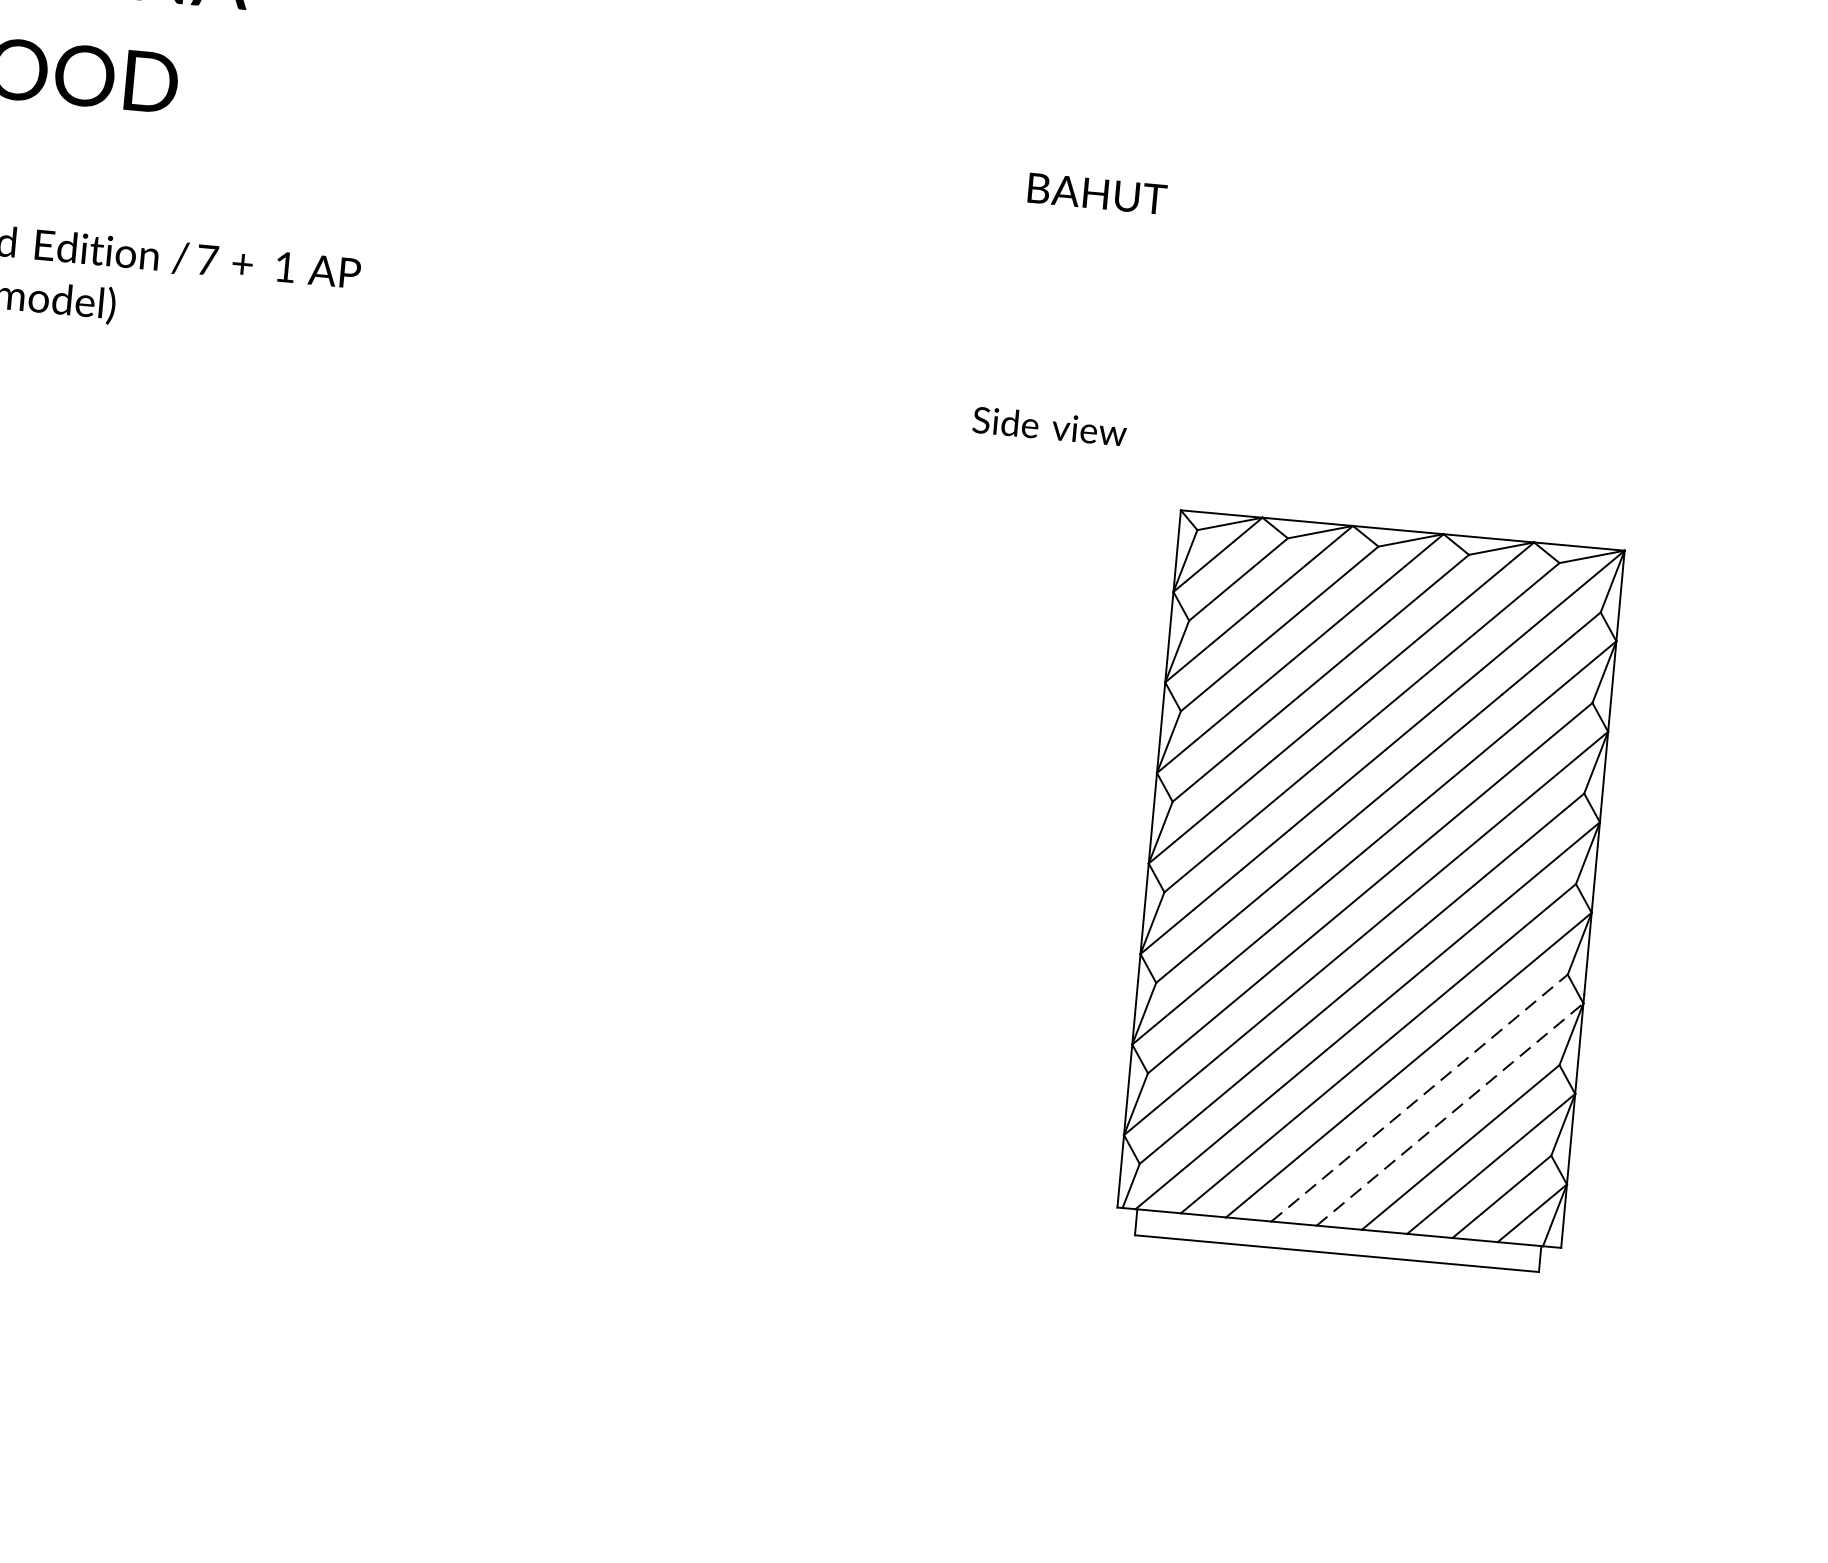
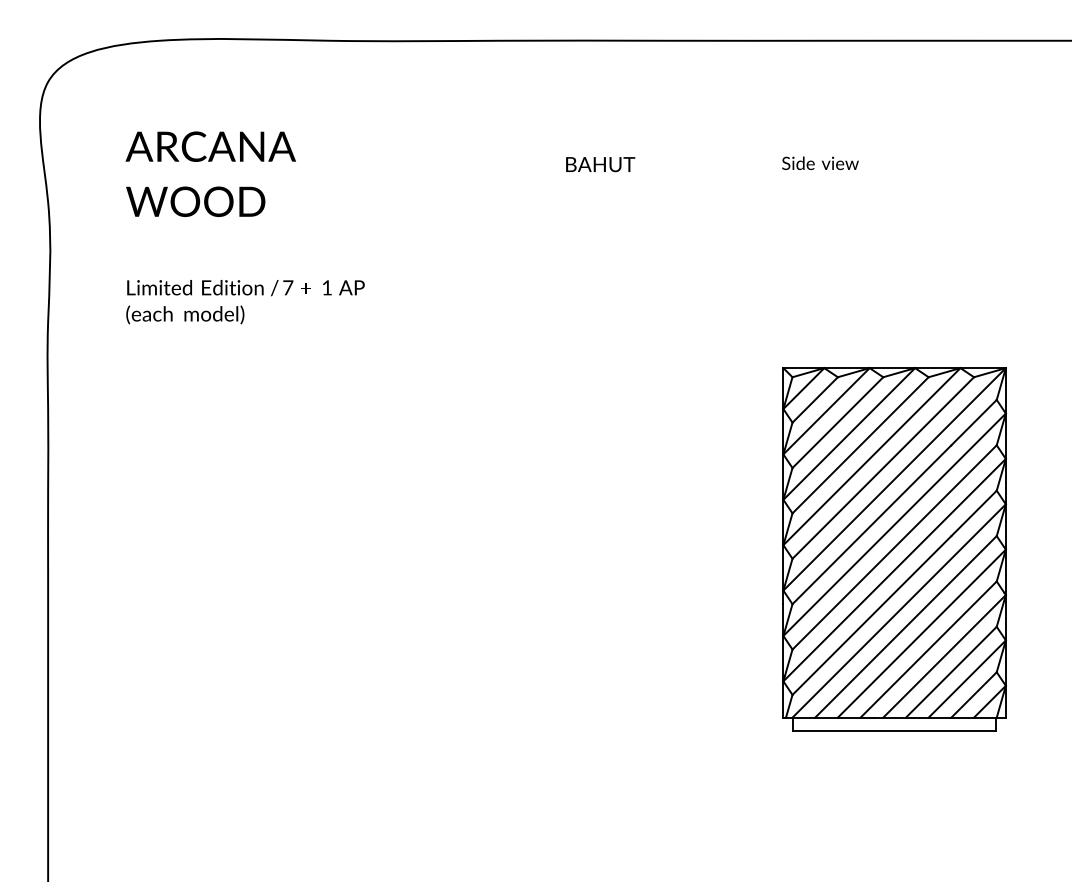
text: (1097, 193) -> (600, 164), moved
text: (1050, 424) -> (820, 162), moved
line: (1421, 1098) -> (929, 649), dashed -> solid
line: (1449, 1114) -> (944, 656), dashed -> solid

